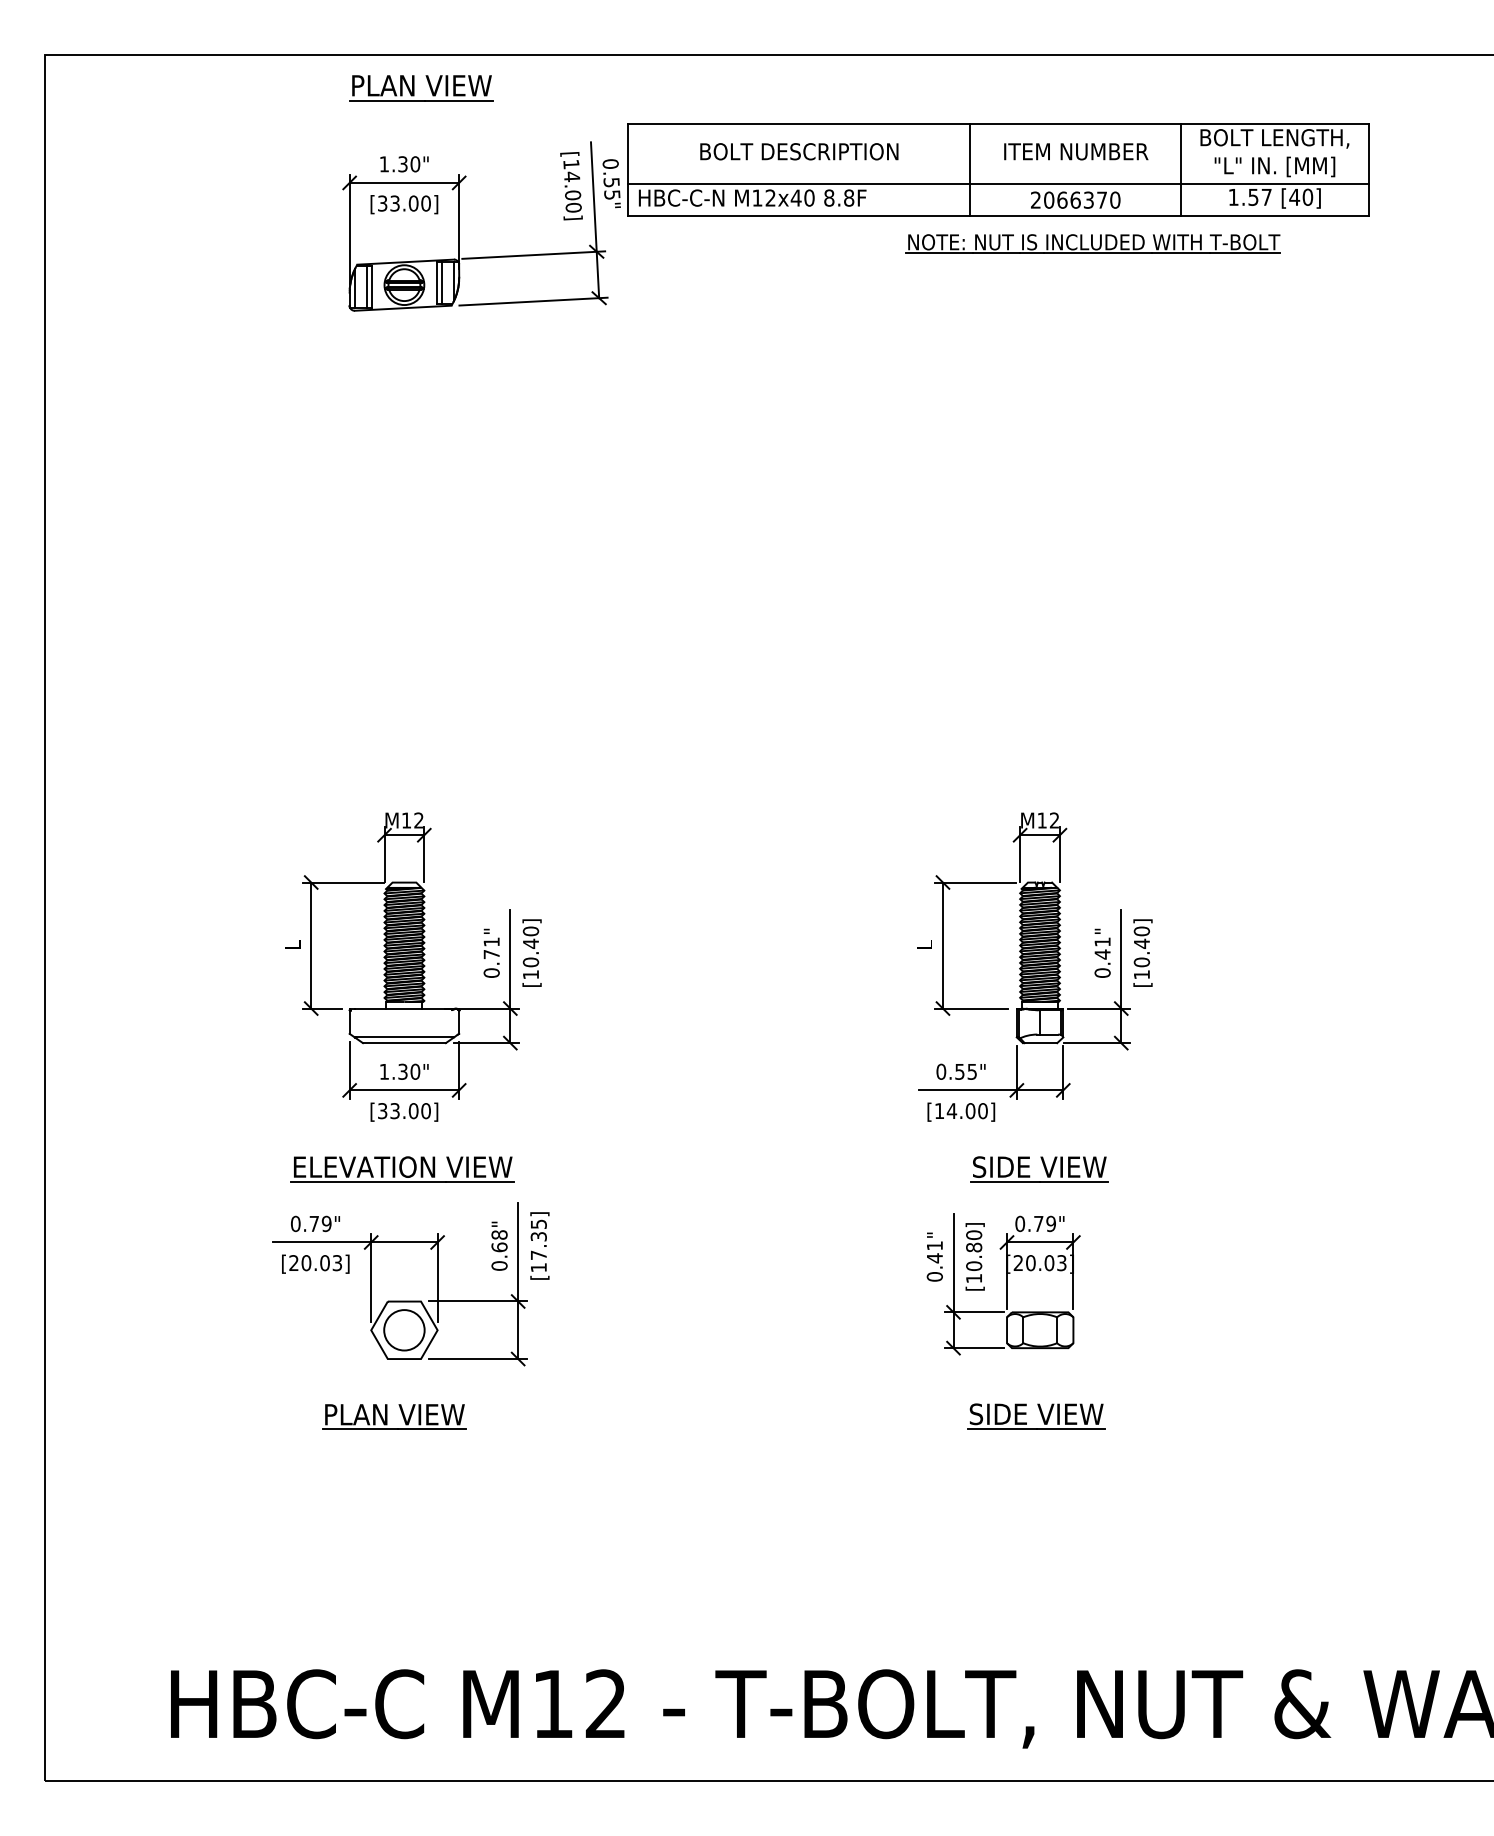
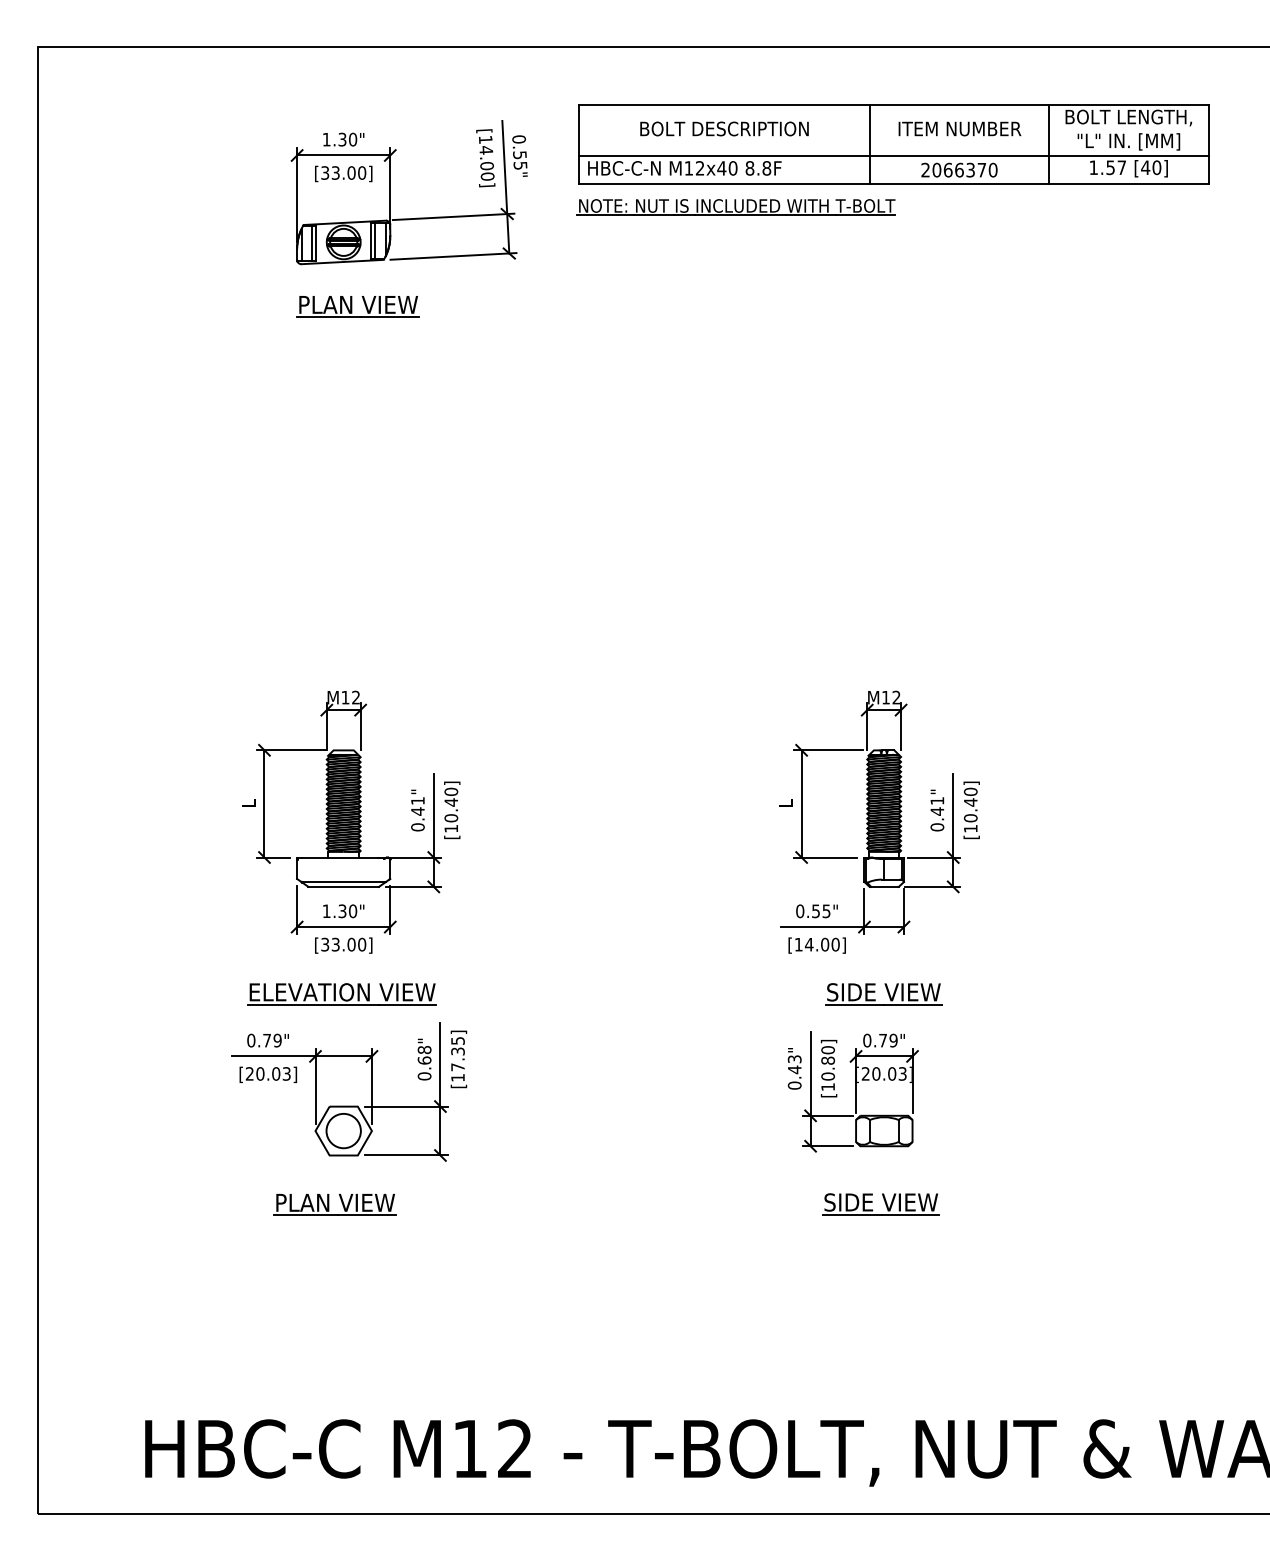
part: (420, 87) -> (357, 306), moved
part: (998, 170) -> (893, 144), moved
part: (1092, 244) -> (735, 207), moved
text: (491, 954) -> (417, 811), 0.71" -> 0.41"
text: (934, 1246) -> (794, 1059), 0.41" -> 0.43"

